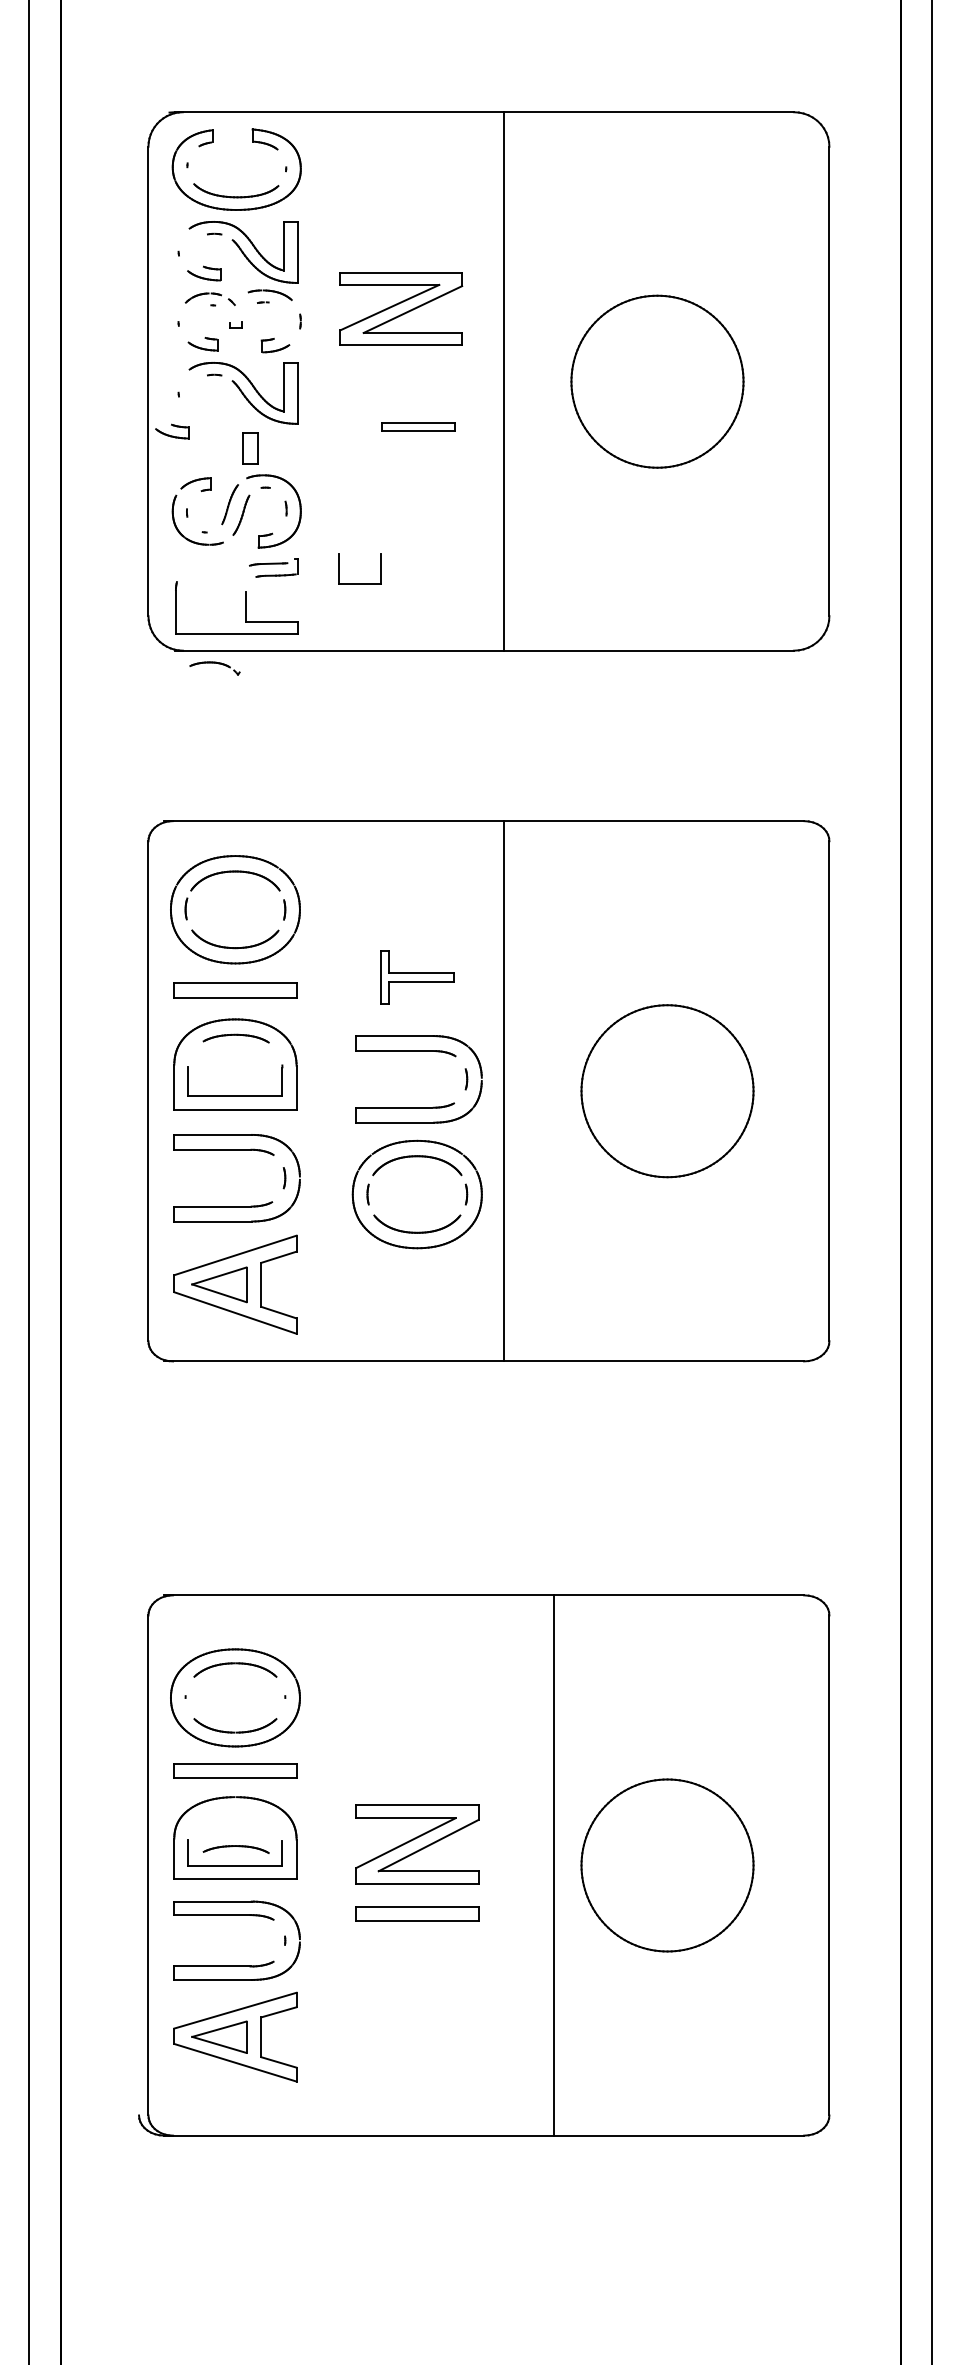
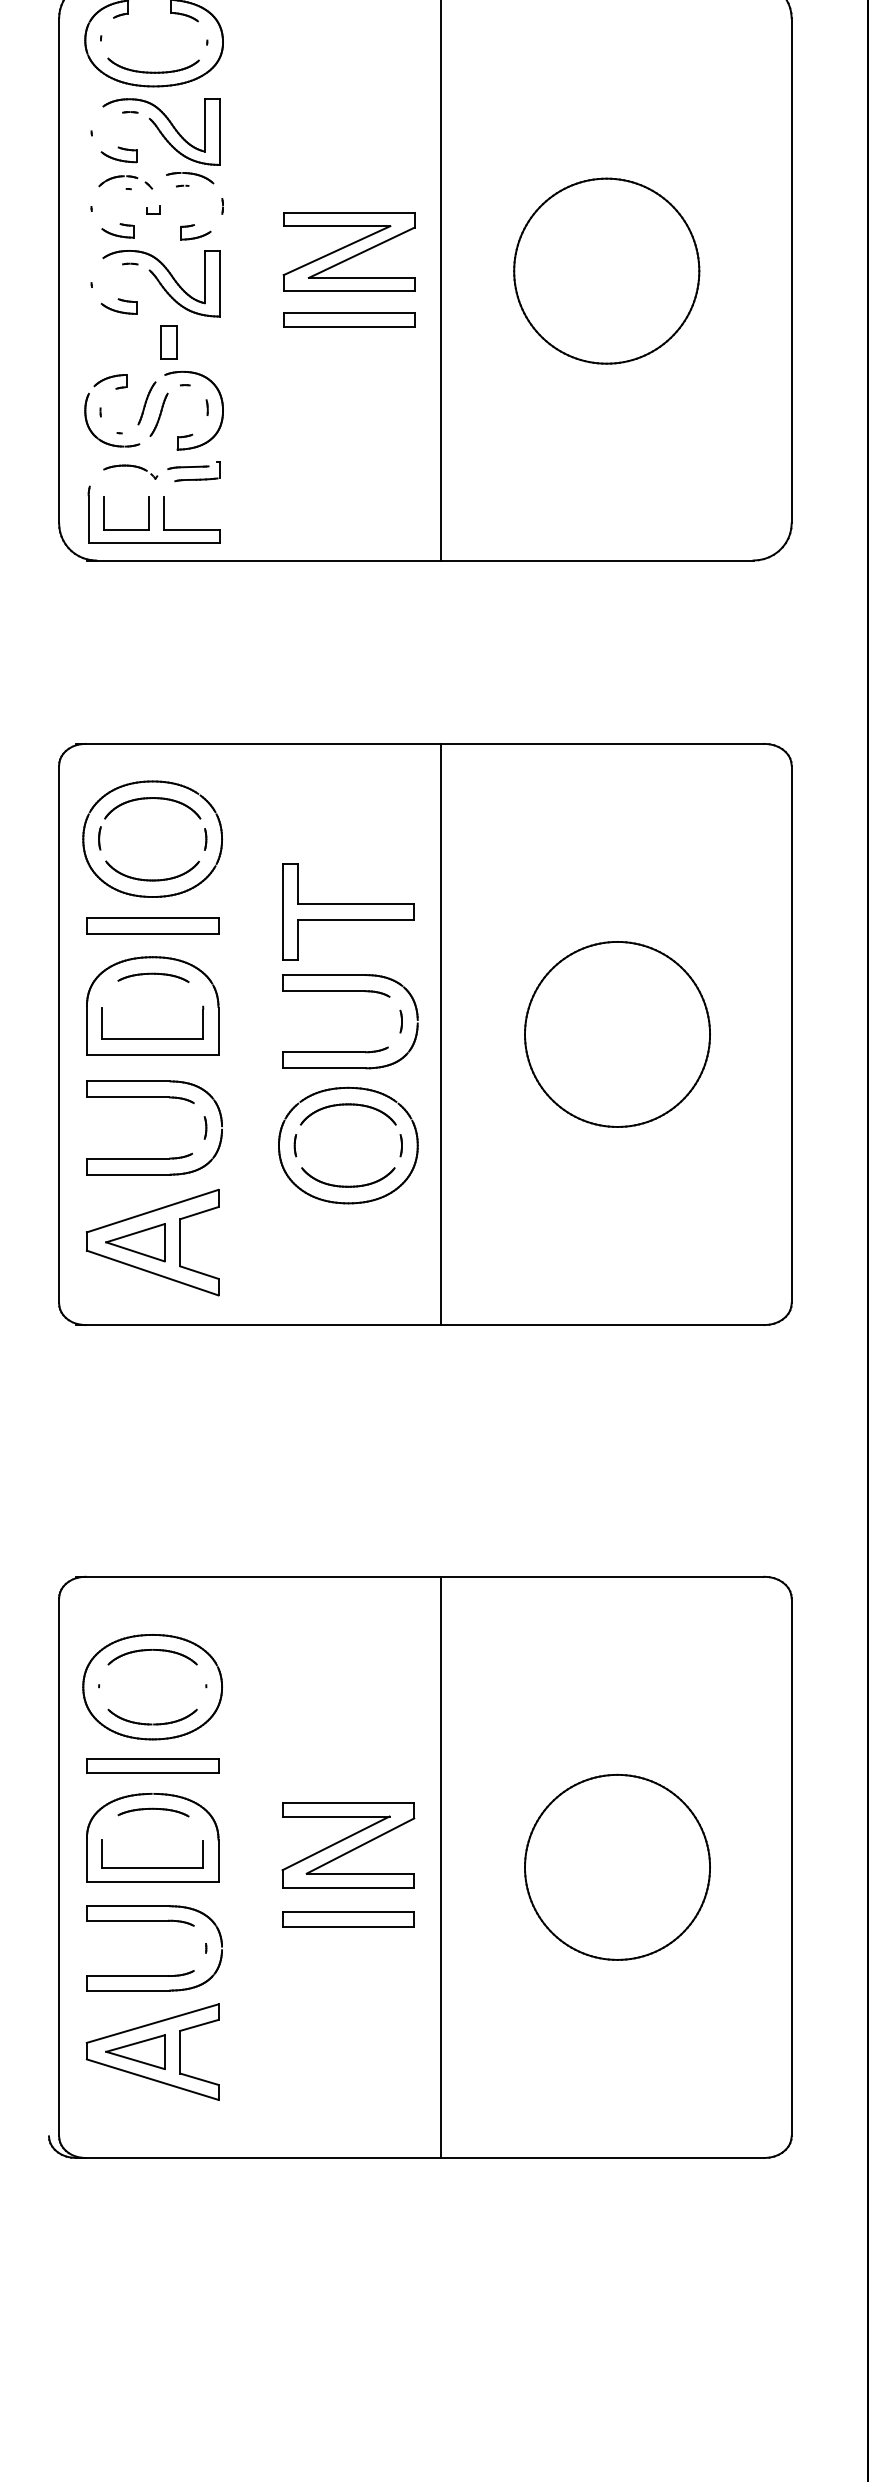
part: (401, 308) -> (349, 251), moved
part: (417, 426) -> (348, 319), size x1.67
part: (172, 431) -> (119, 306), moved
part: (359, 583) -> (125, 529), moved
part: (214, 668) -> (130, 472), moved
part: (417, 977) -> (348, 912), size x1.67
part: (235, 1849) -> (152, 1812), moved
line: (553, 1865) -> (441, 1867), moved

